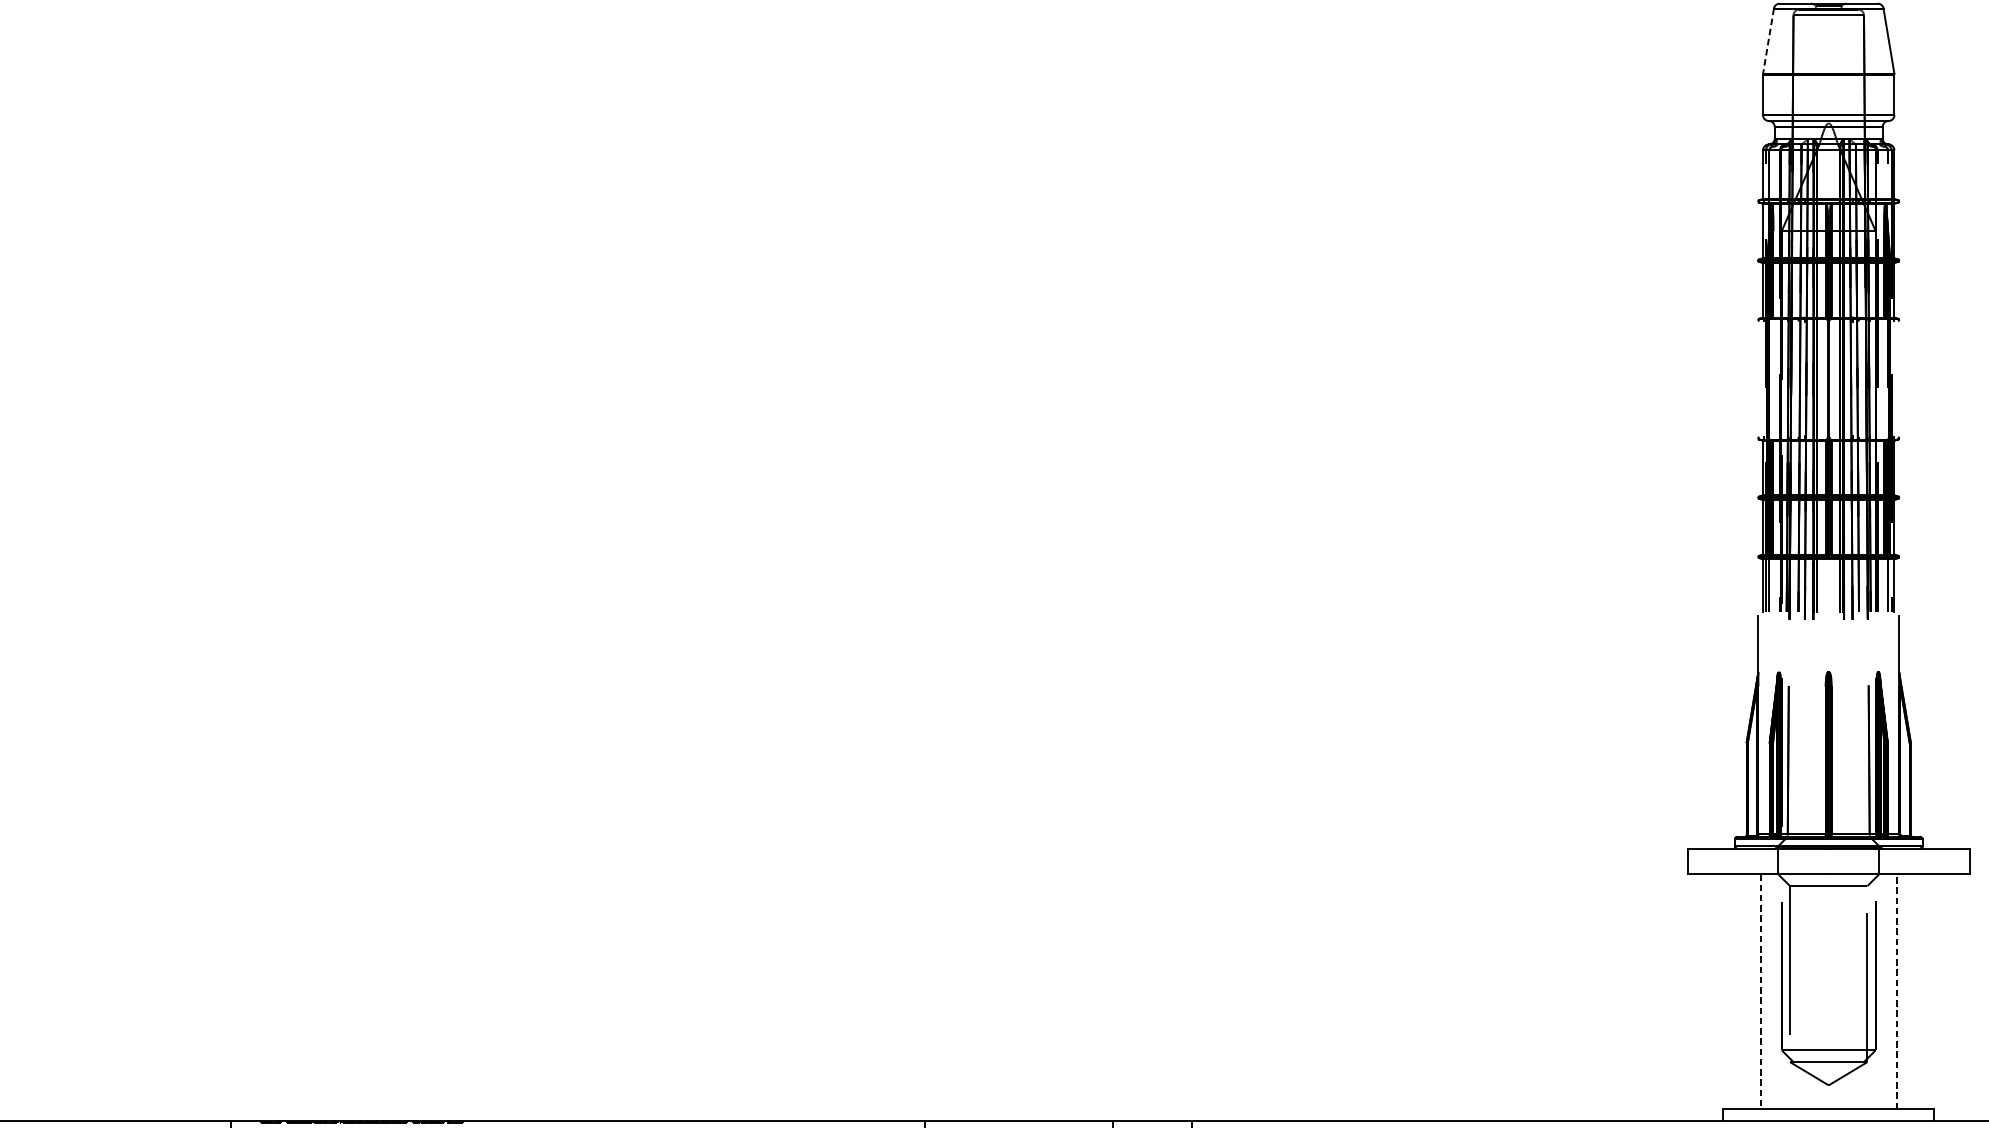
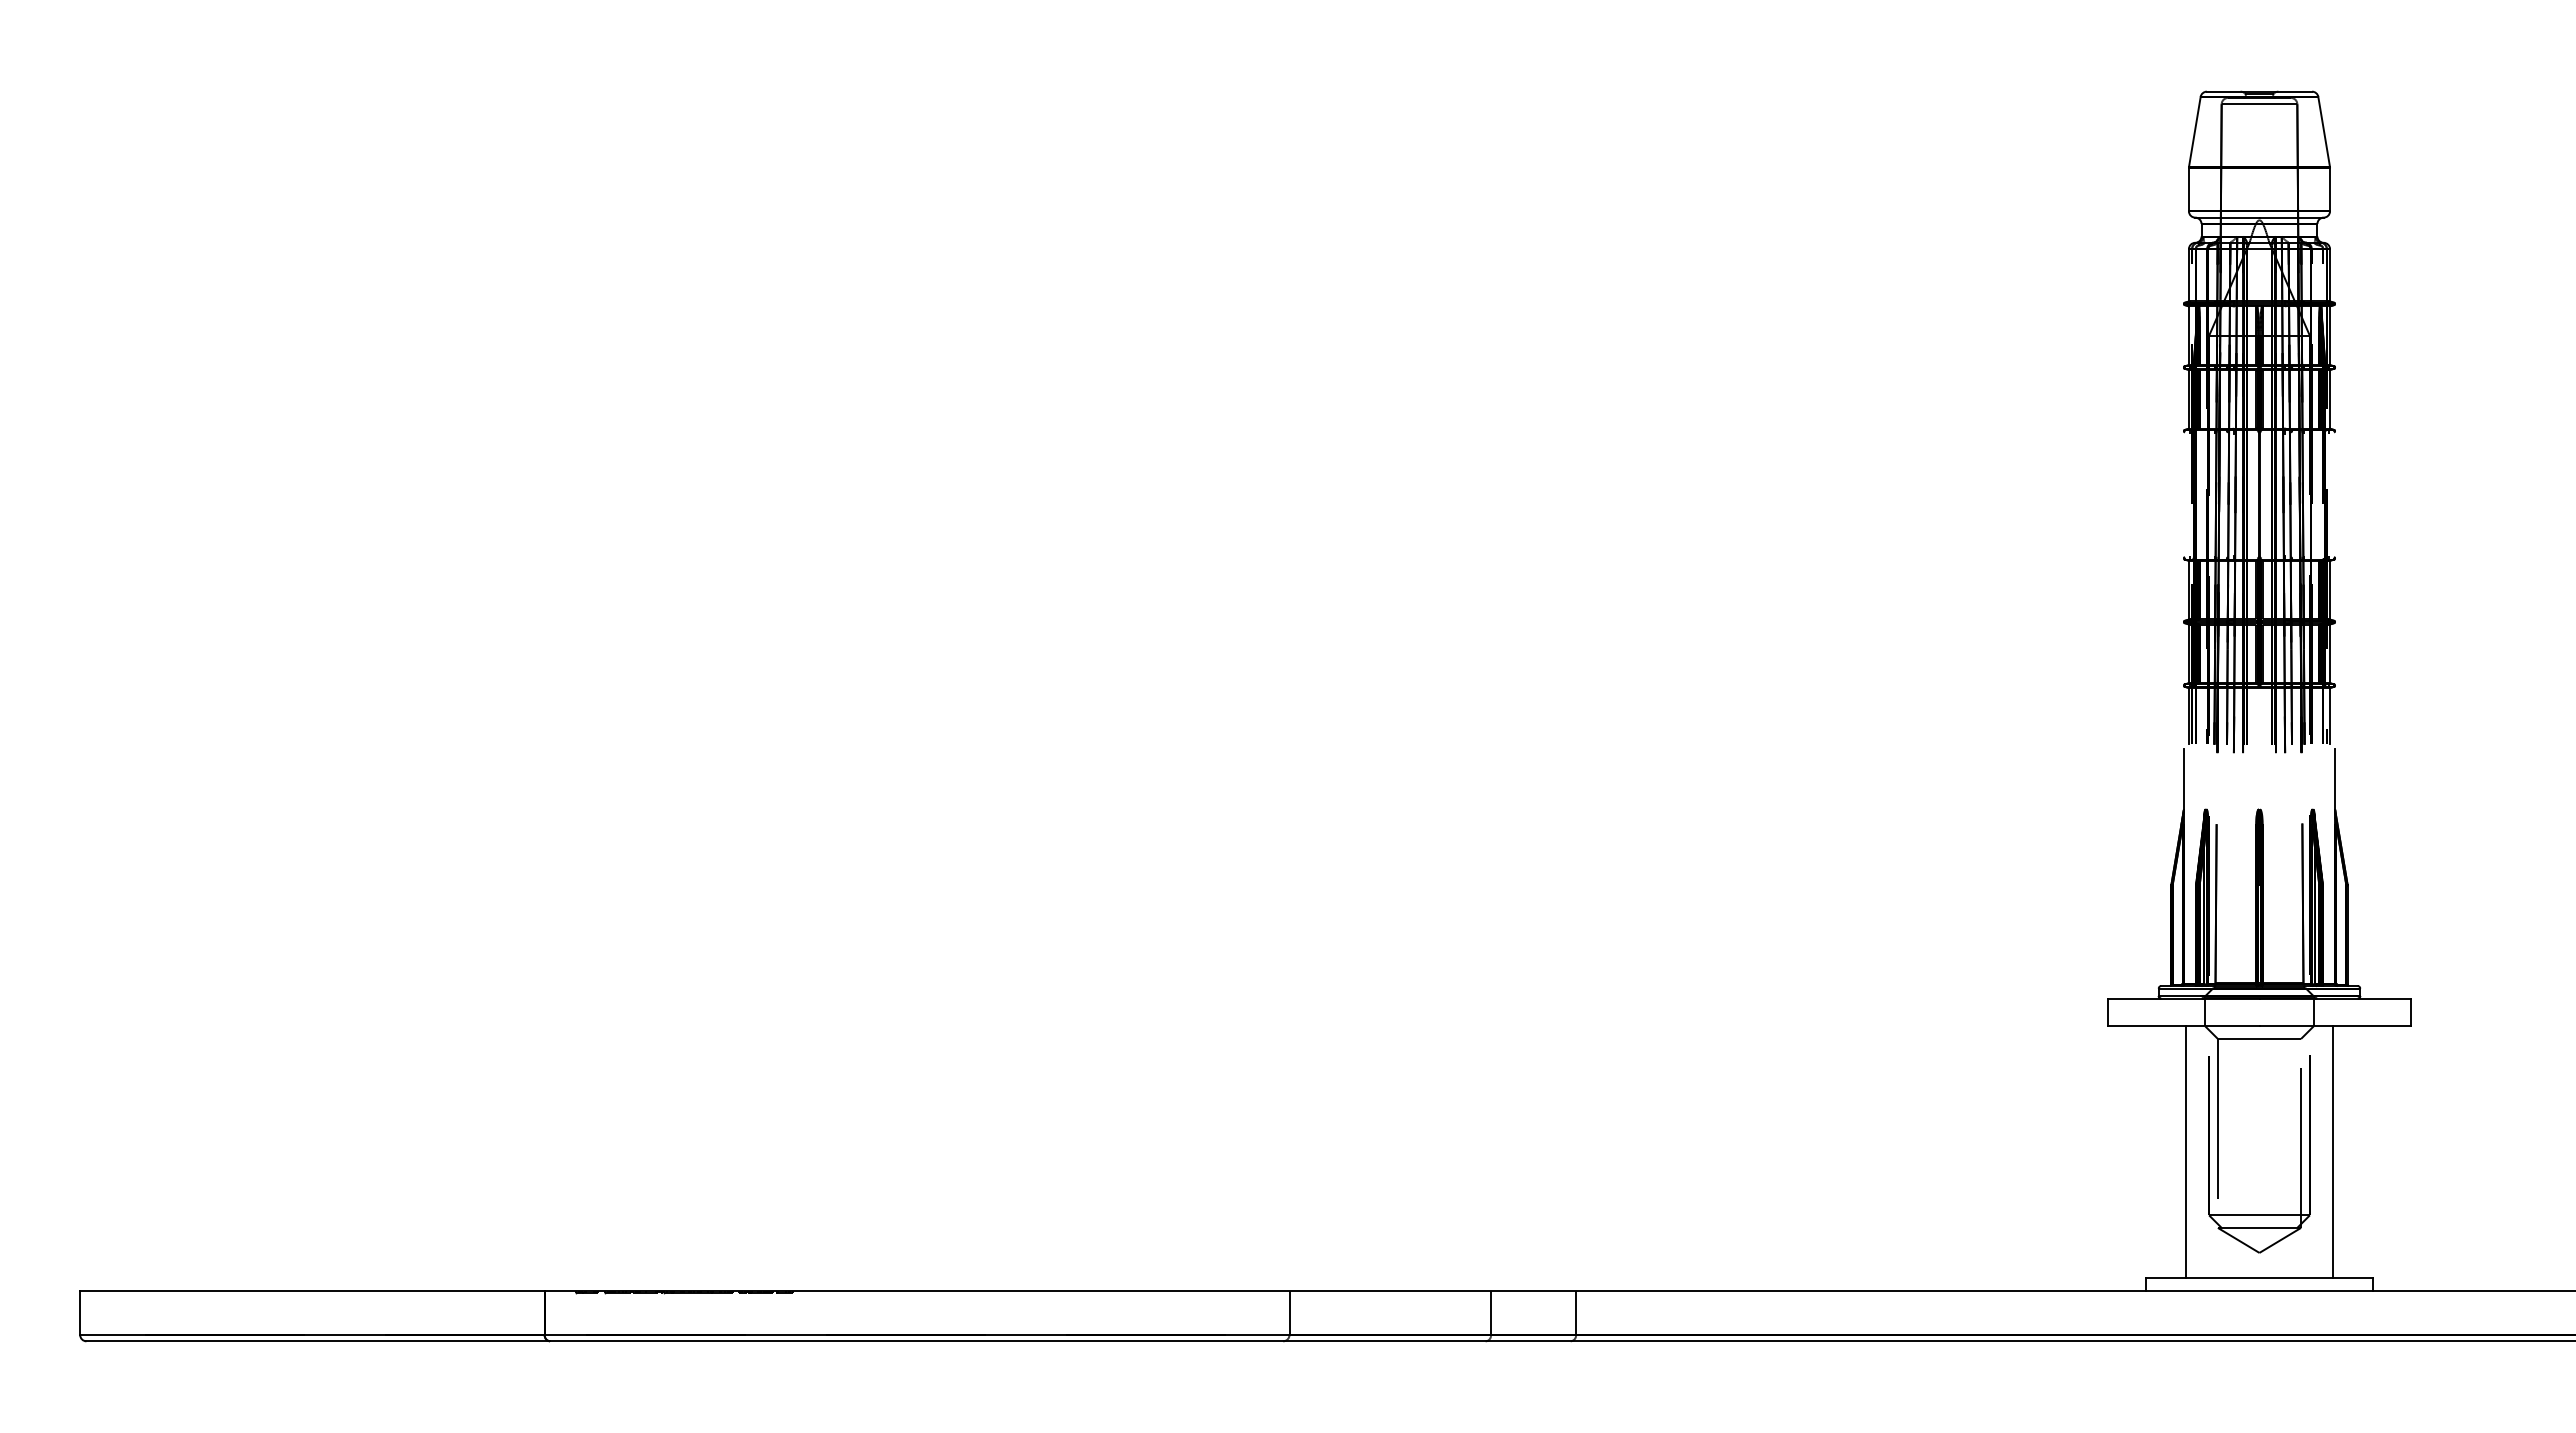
line: (1768, 41) -> (2194, 132), dashed -> solid
line: (1760, 991) -> (2186, 1152), dashed -> solid
line: (1896, 991) -> (2332, 1152), dashed -> solid

